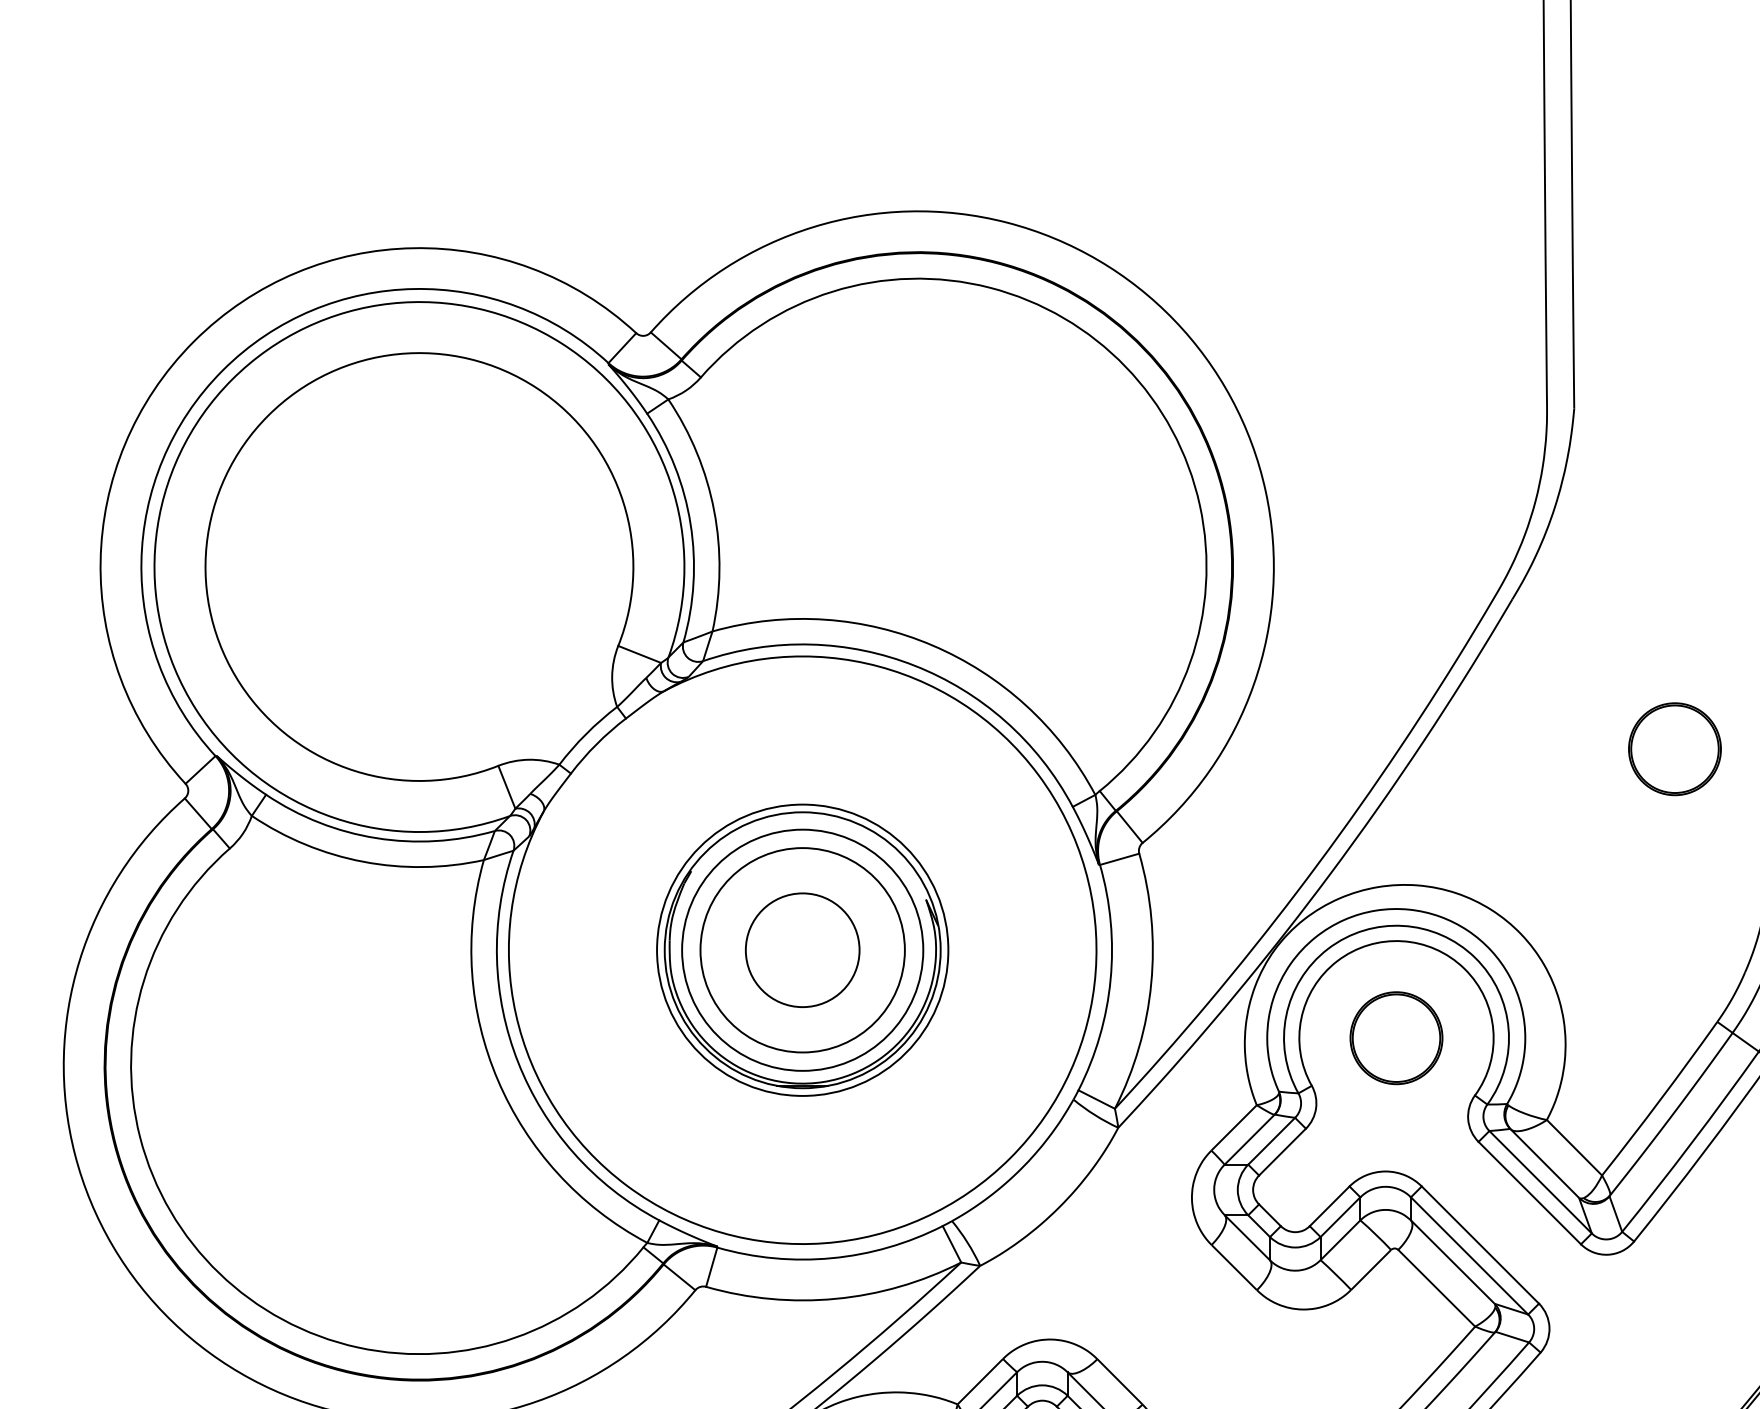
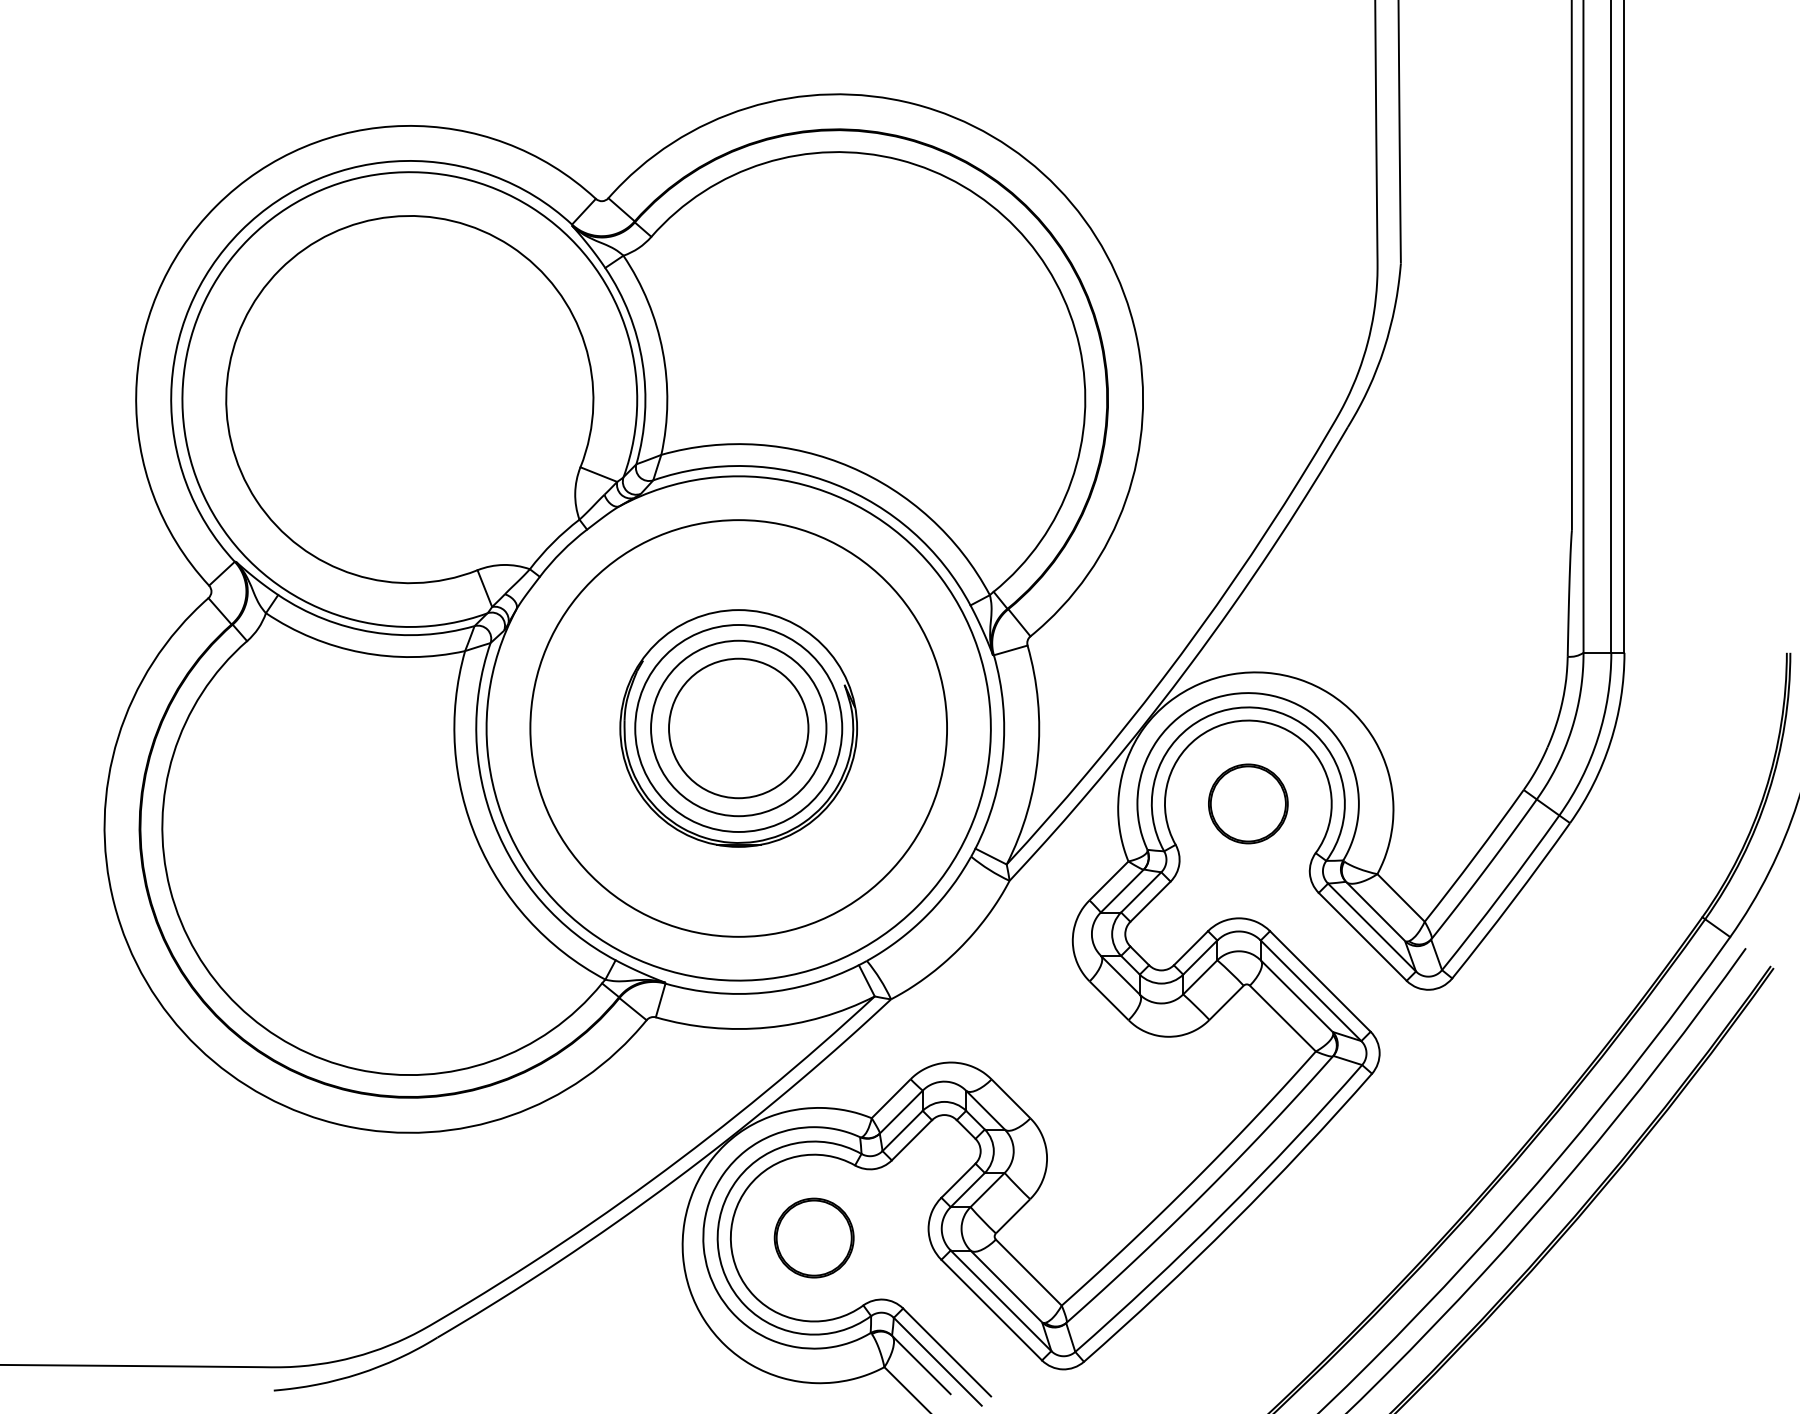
part: (1675, 748) -> (1487, 555), removed
circle: (802, 950) -> (738, 728), size x1.43
circle: (802, 950) -> (738, 728), size x1.67

